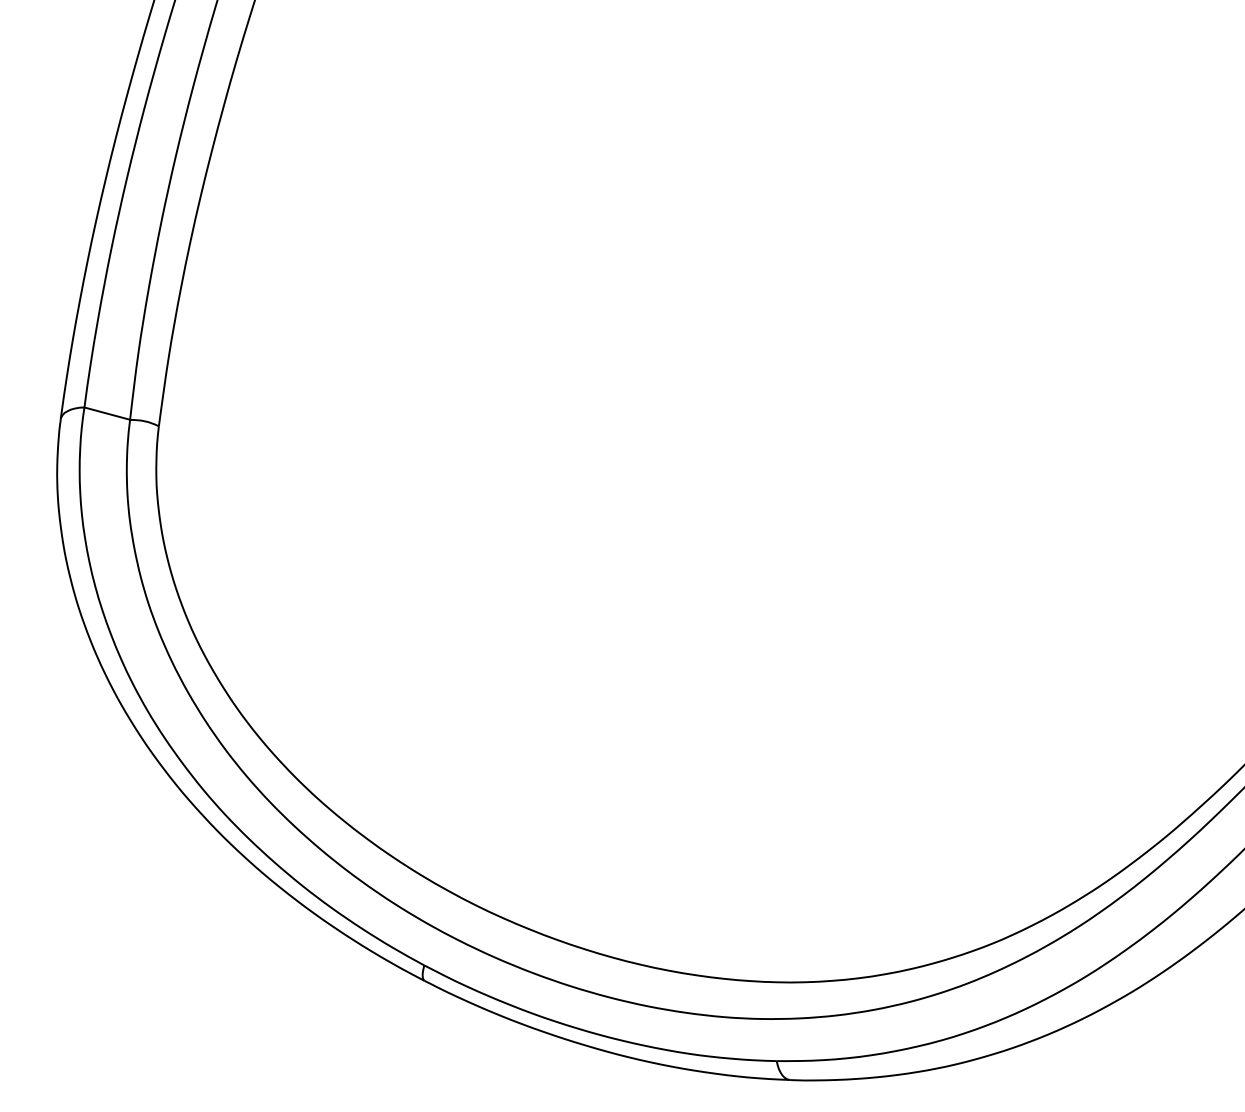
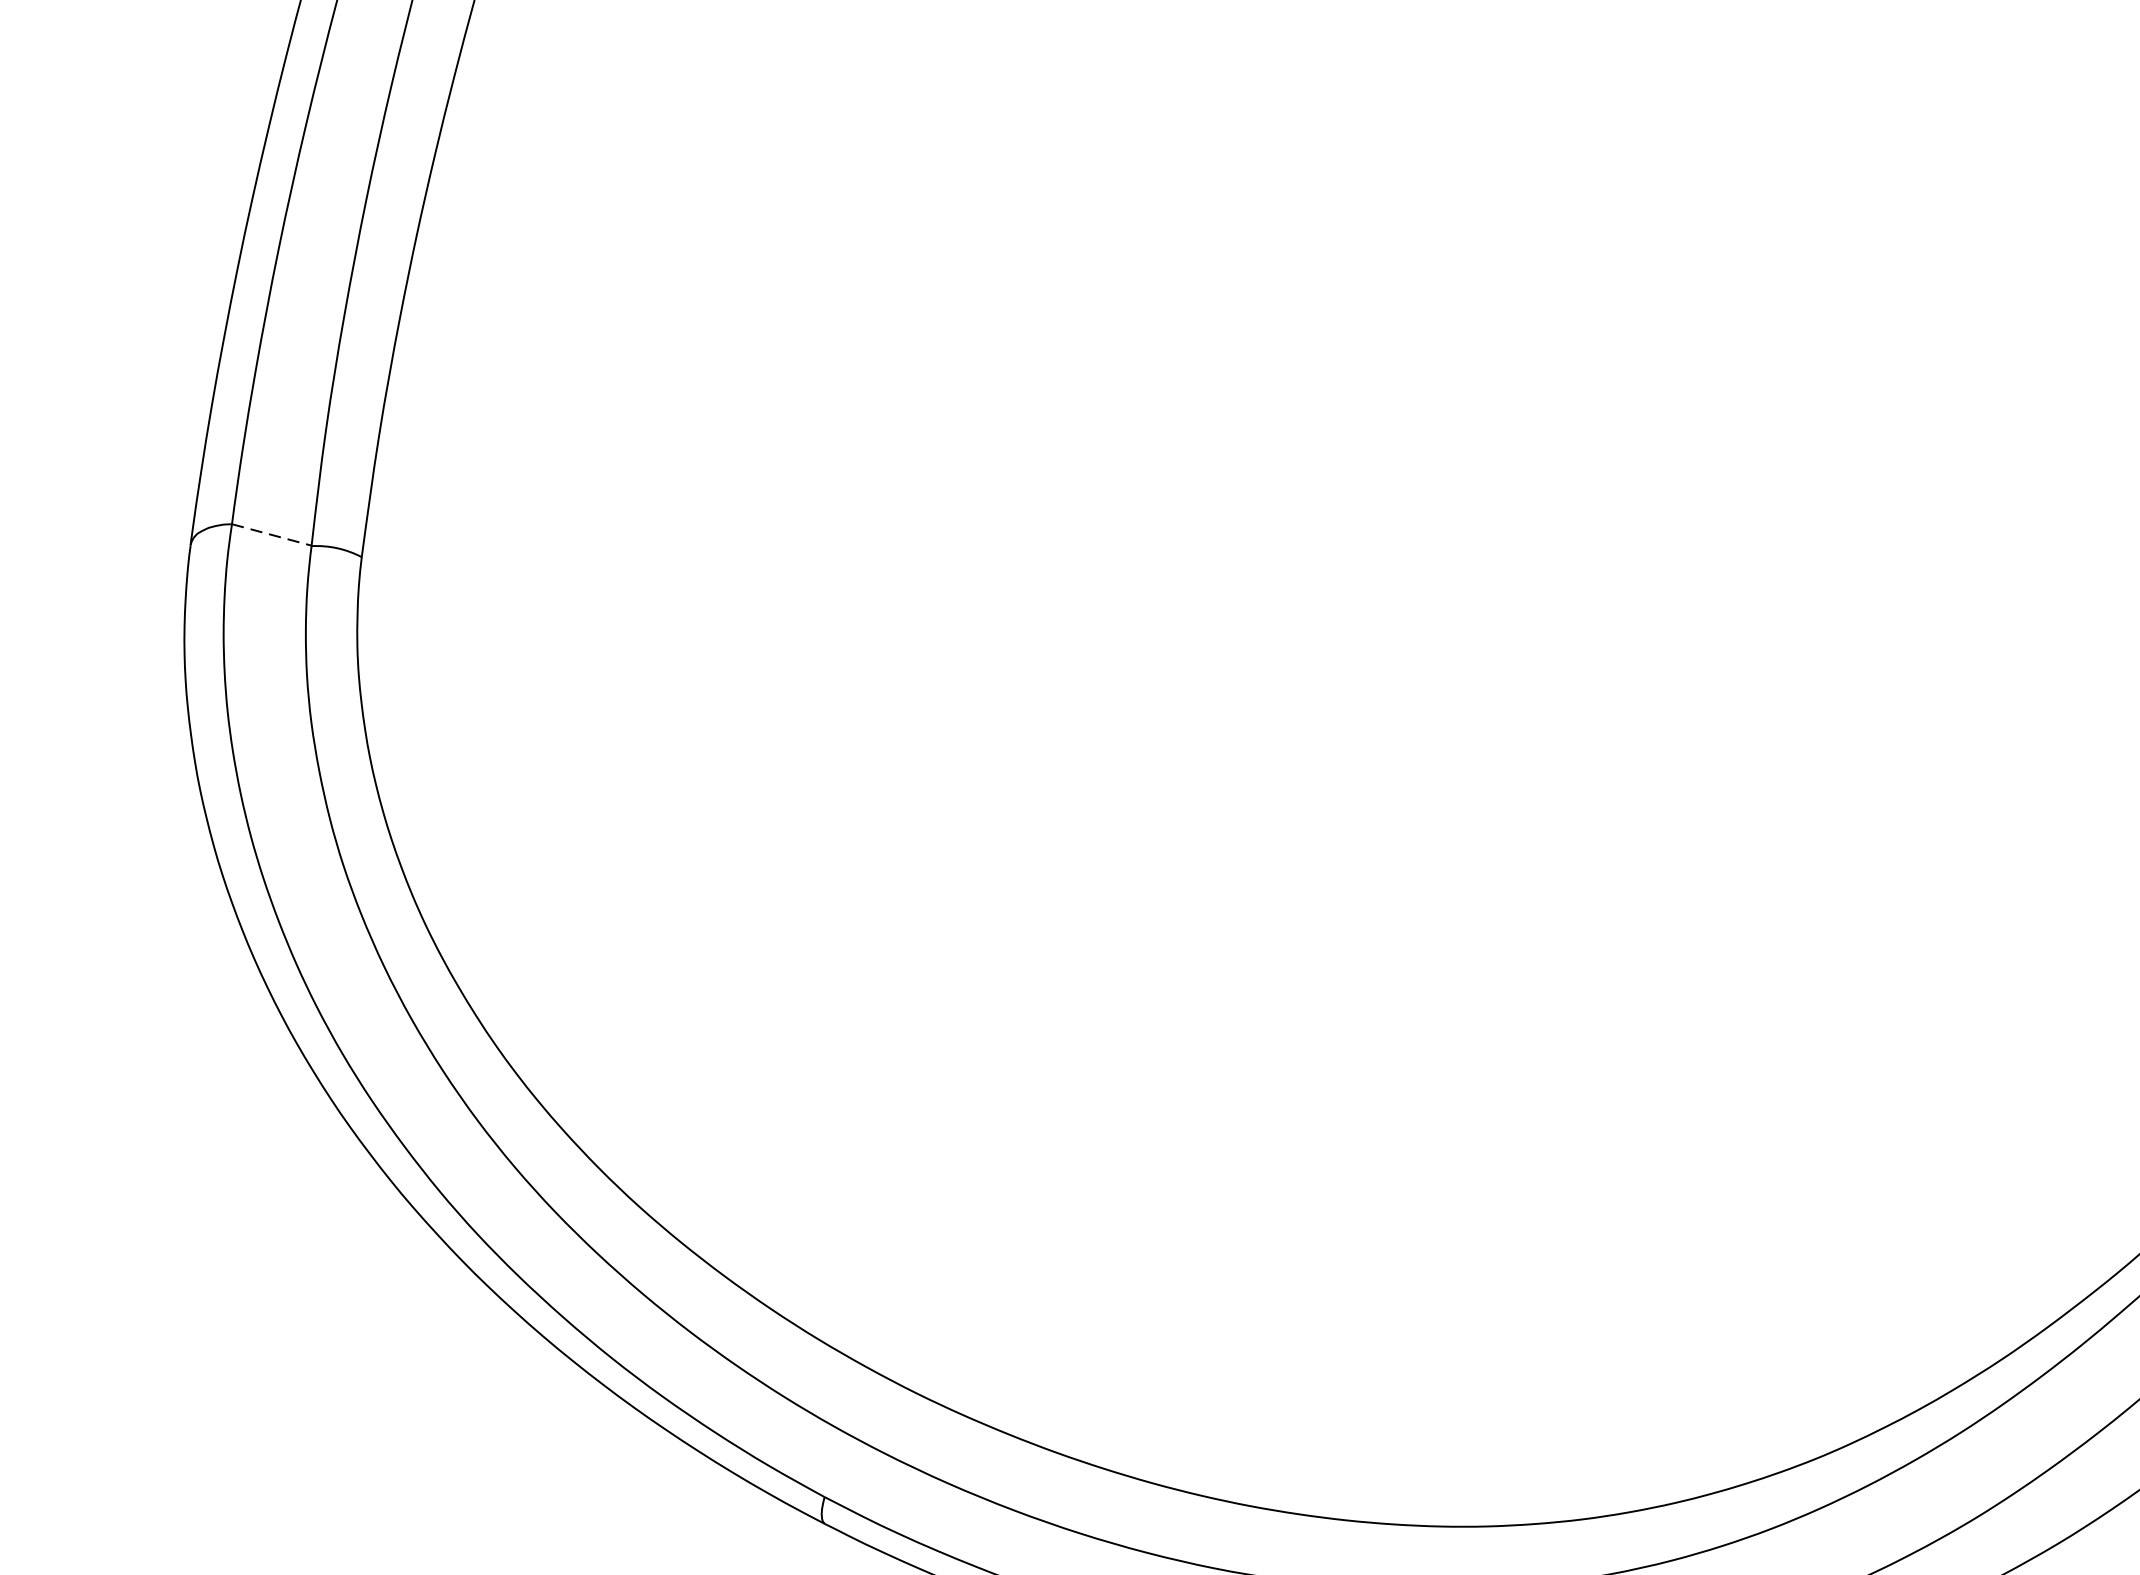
line: (107, 413) -> (272, 534), solid -> dashed

